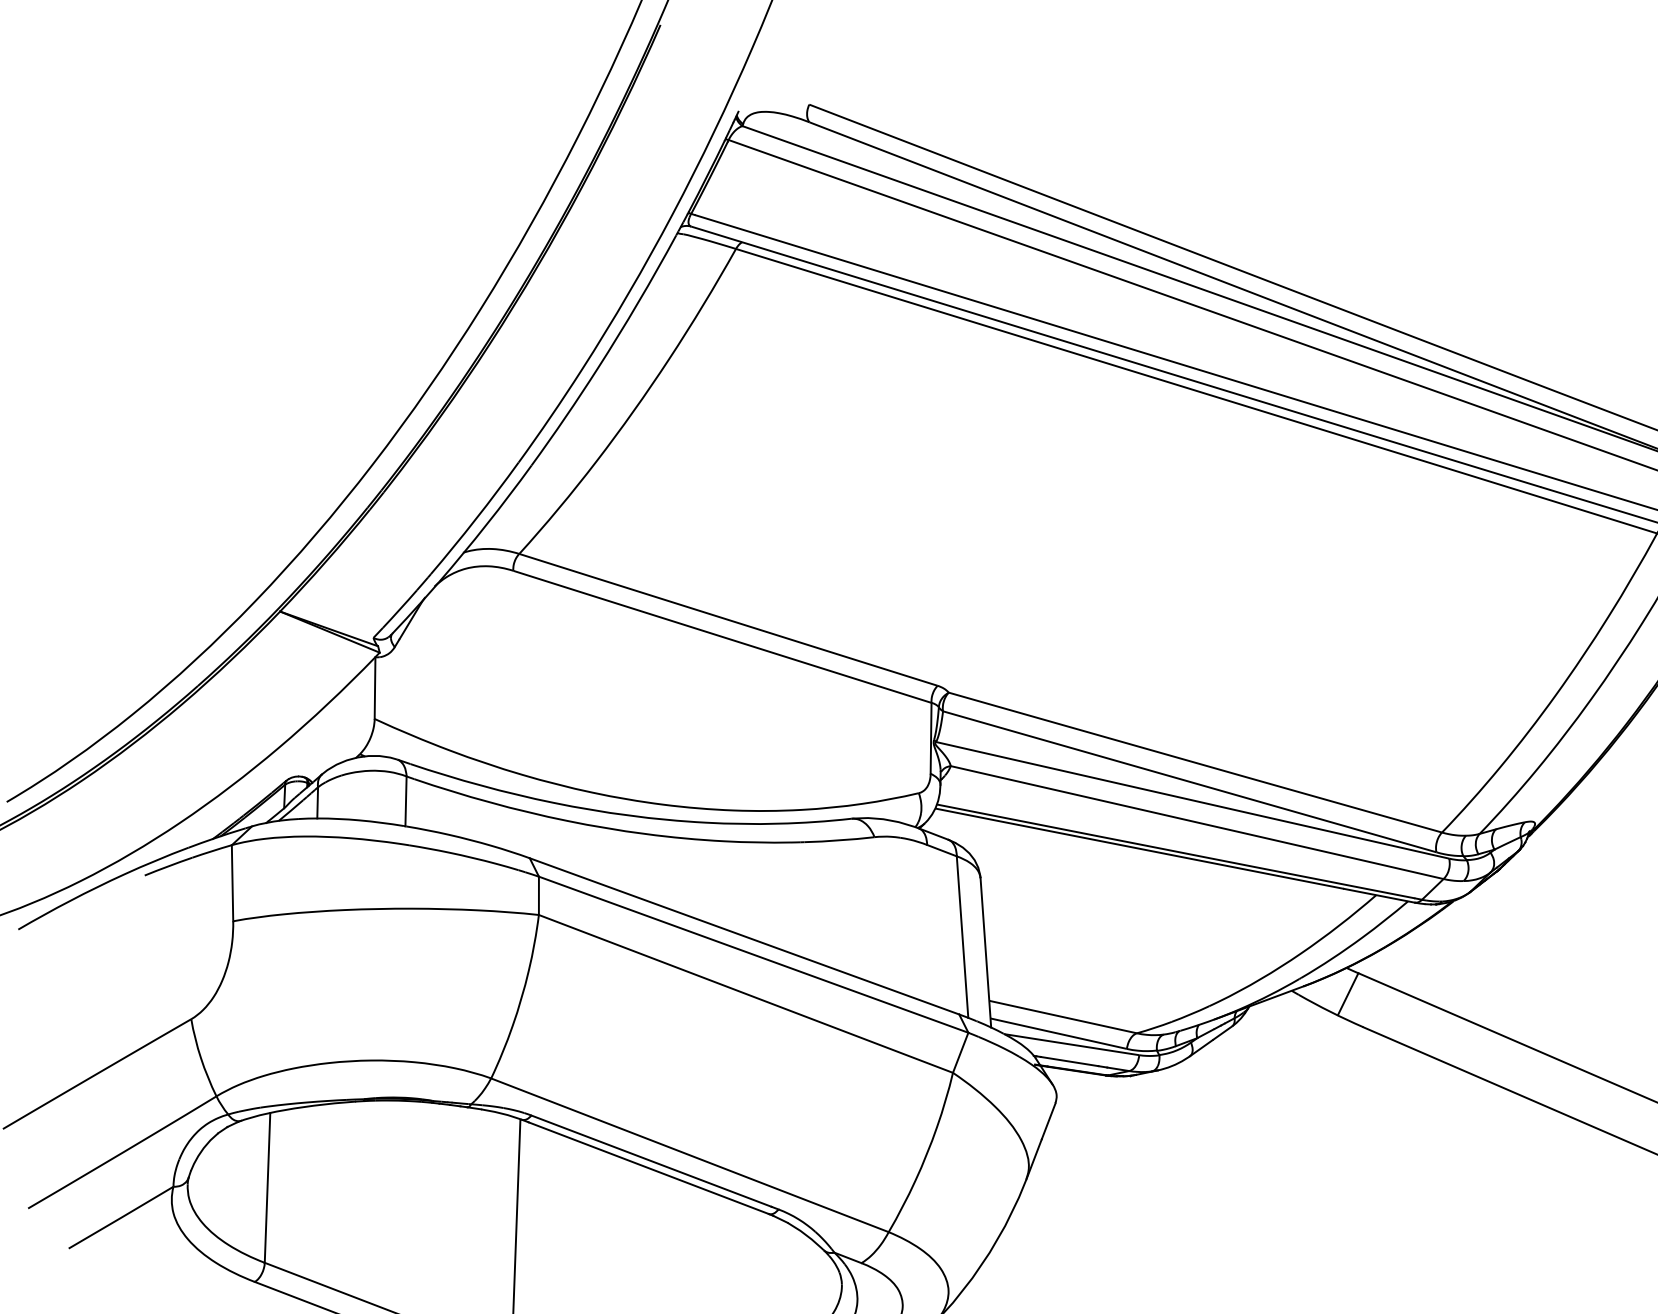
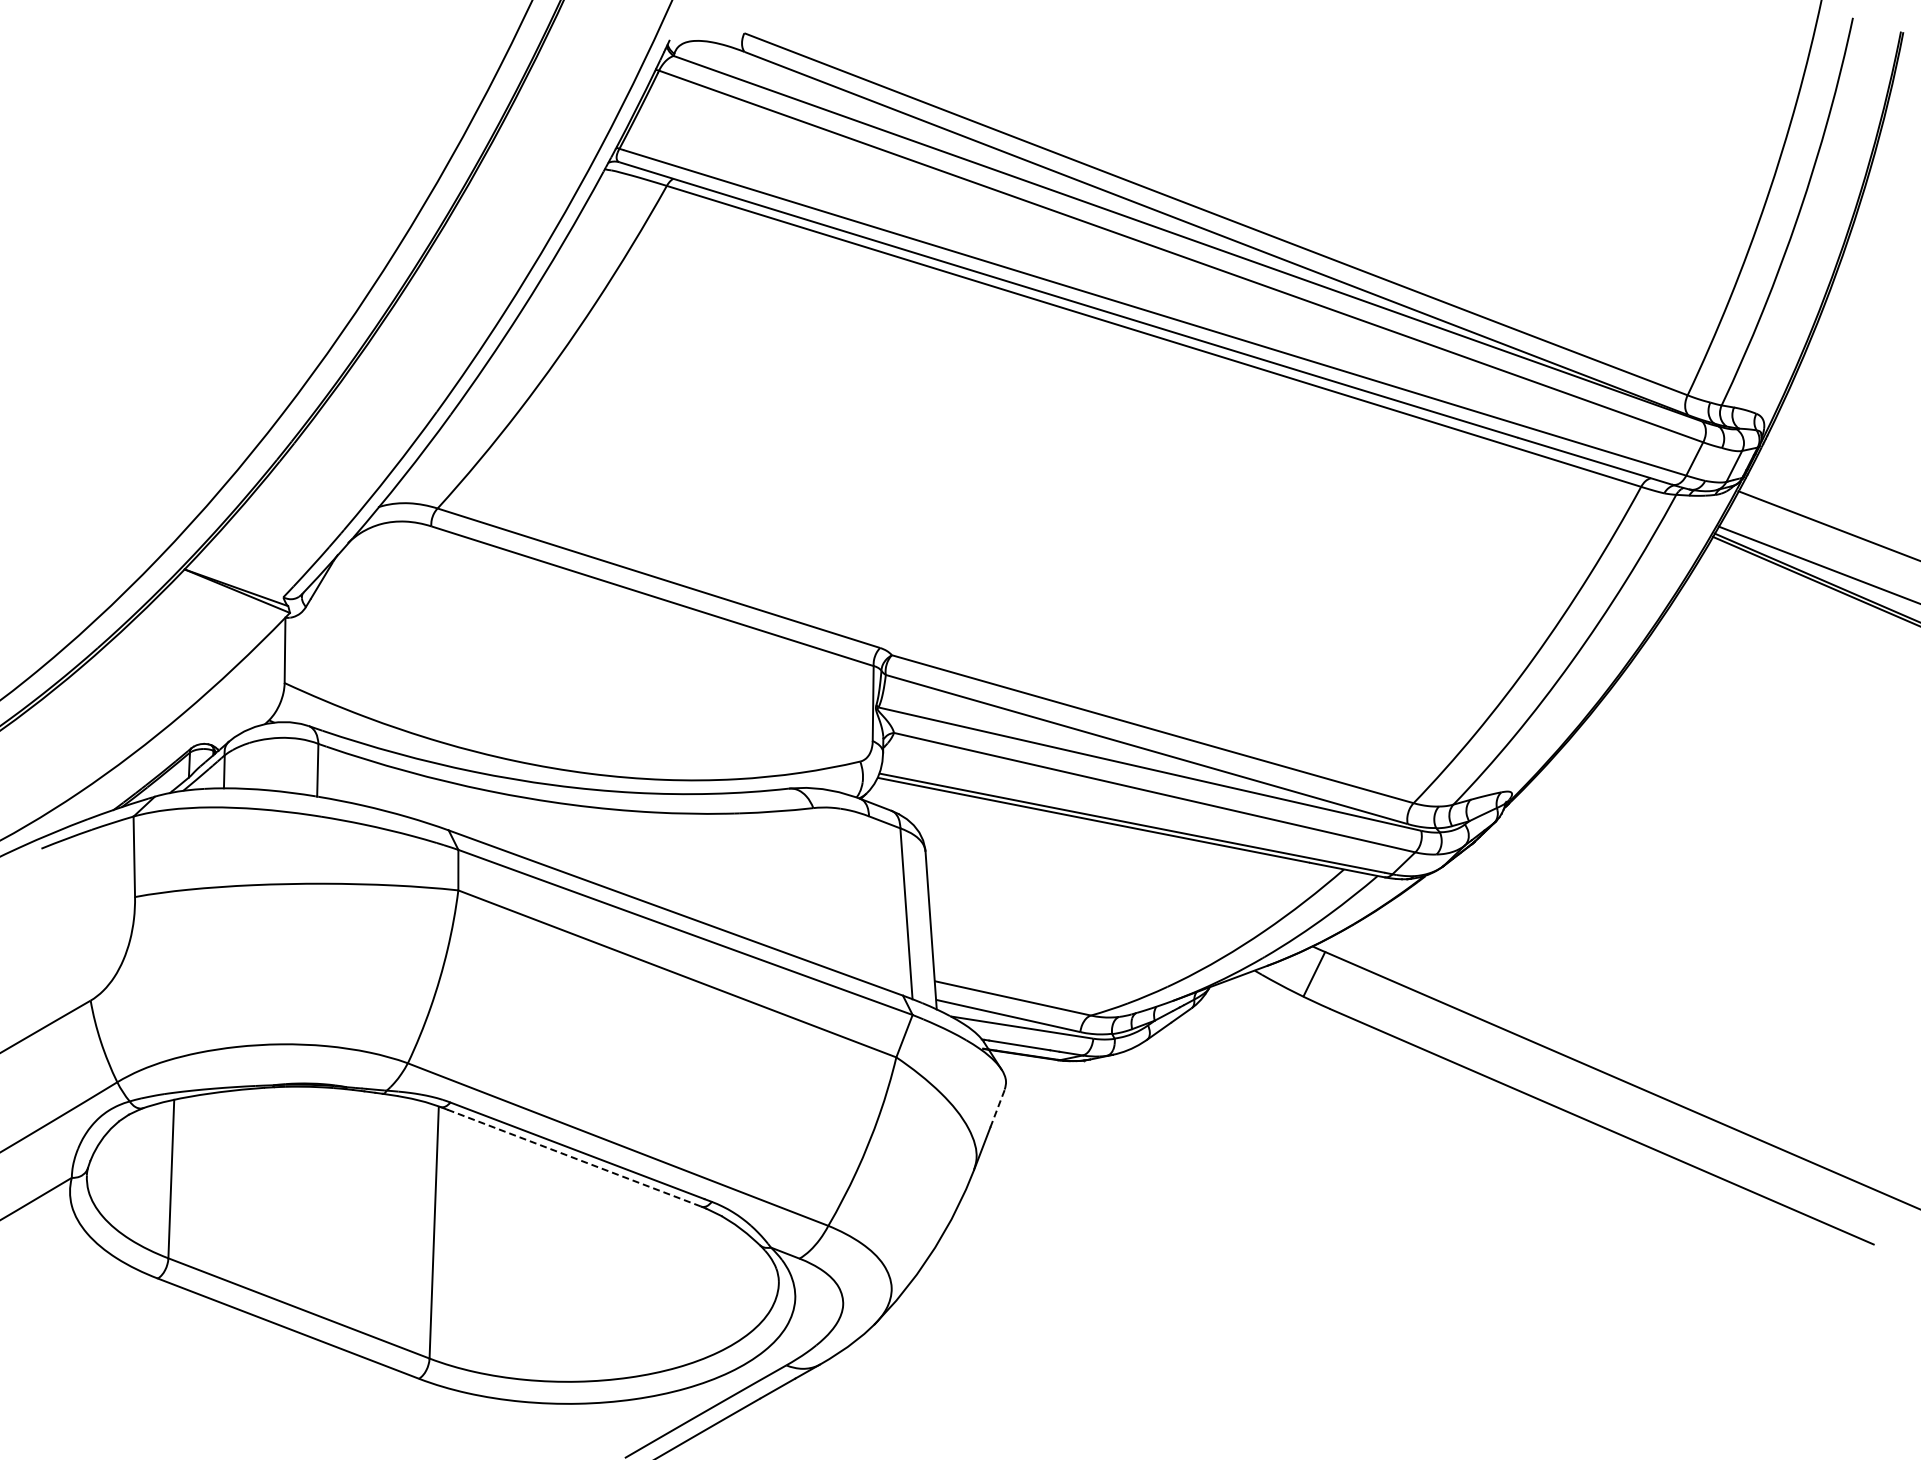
line: (1048, 1121) -> (997, 1108), solid -> dashed
line: (648, 1168) -> (574, 1158), solid -> dashed

